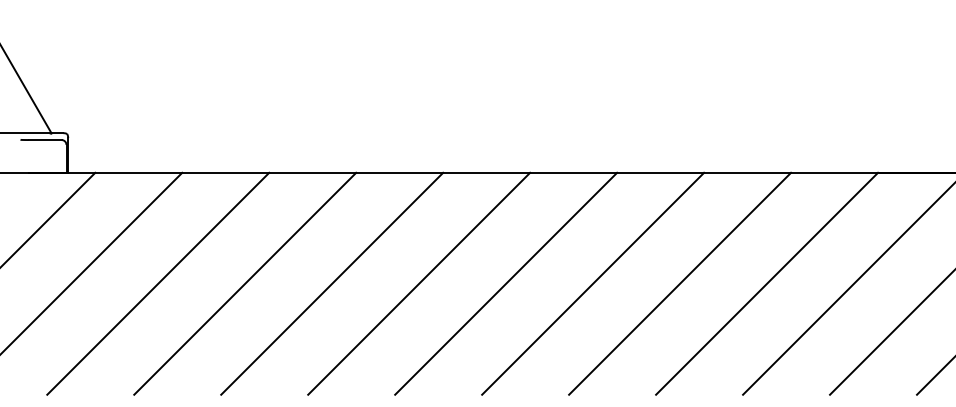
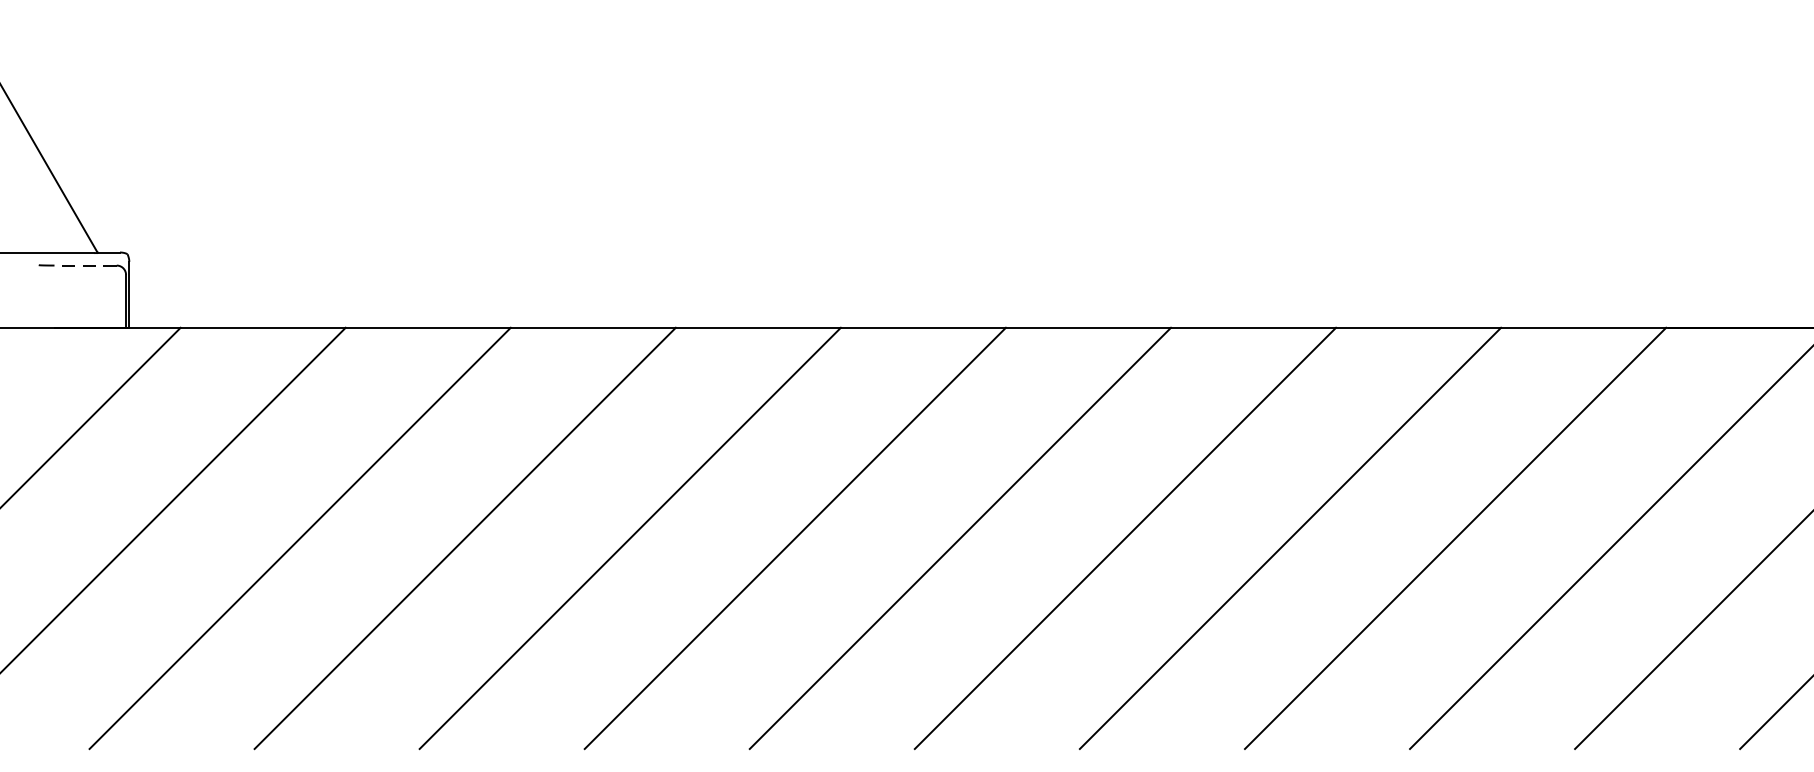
line: (44, 140) -> (84, 266), solid -> dashed

